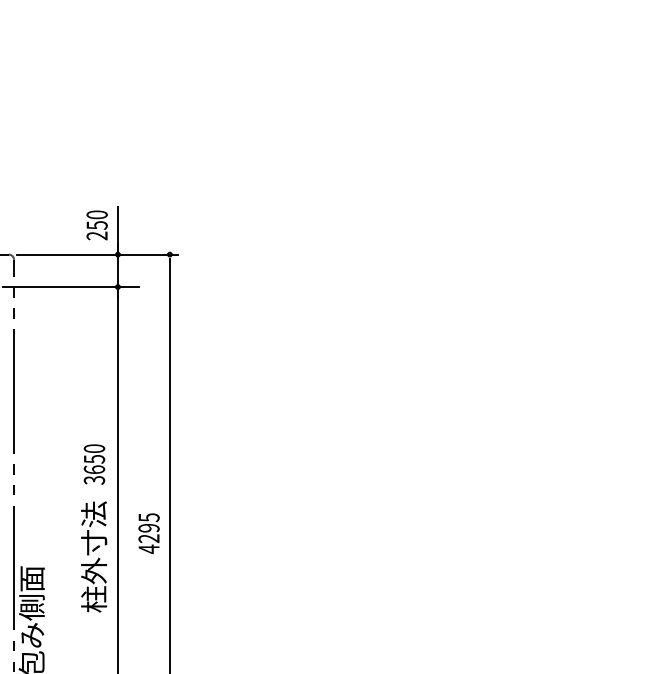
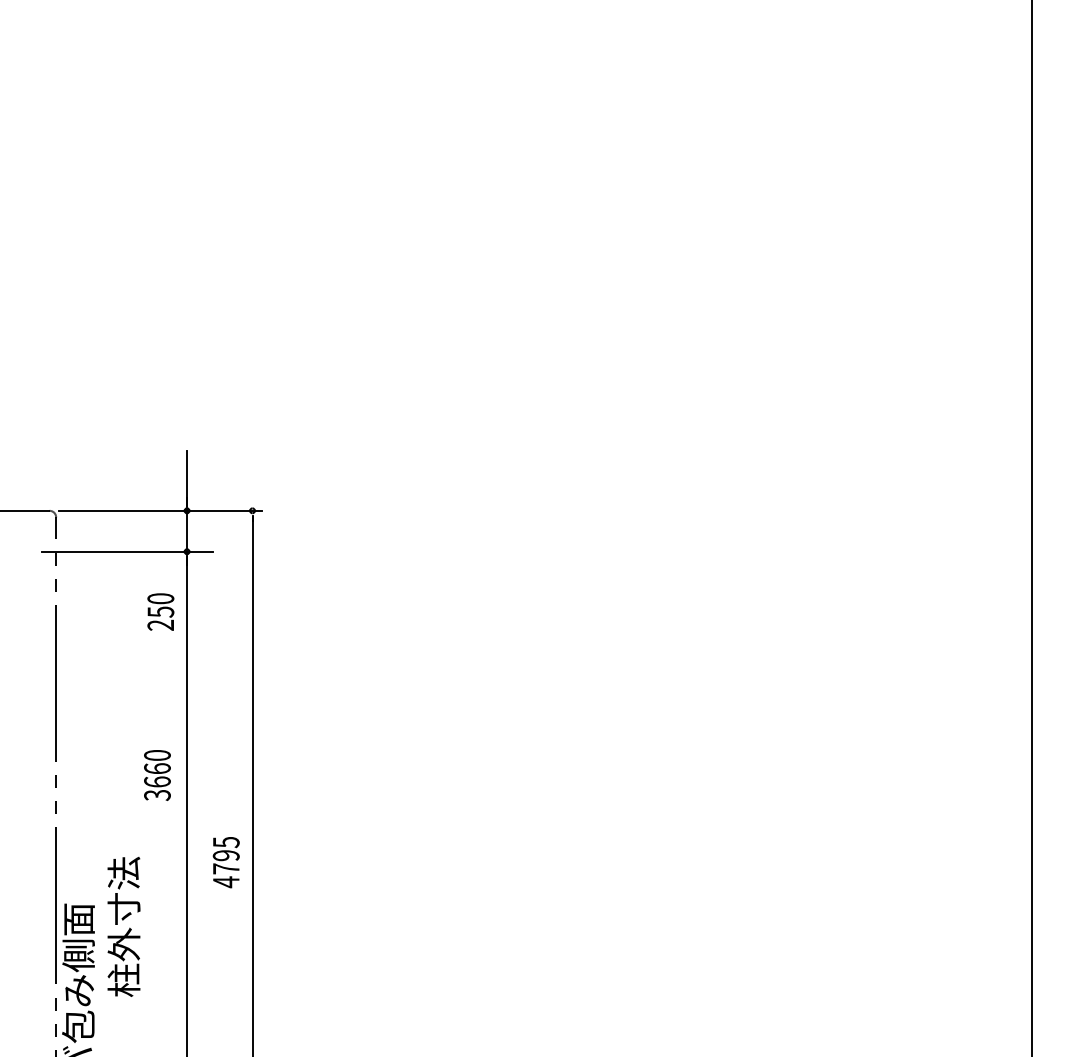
text: (96, 224) -> (160, 611), moved
text: (94, 459) -> (157, 768), 3650 -> 3660
text: (148, 538) -> (225, 868), 4295 -> 4795
text: (93, 556) -> (123, 926), moved

